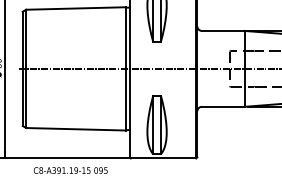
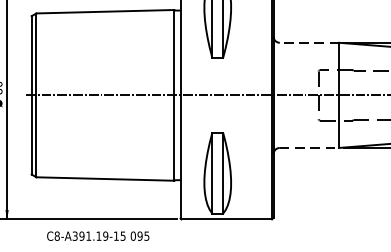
line: (222, 30) -> (308, 42), solid -> dashed
line: (223, 106) -> (309, 147), solid -> dashed

